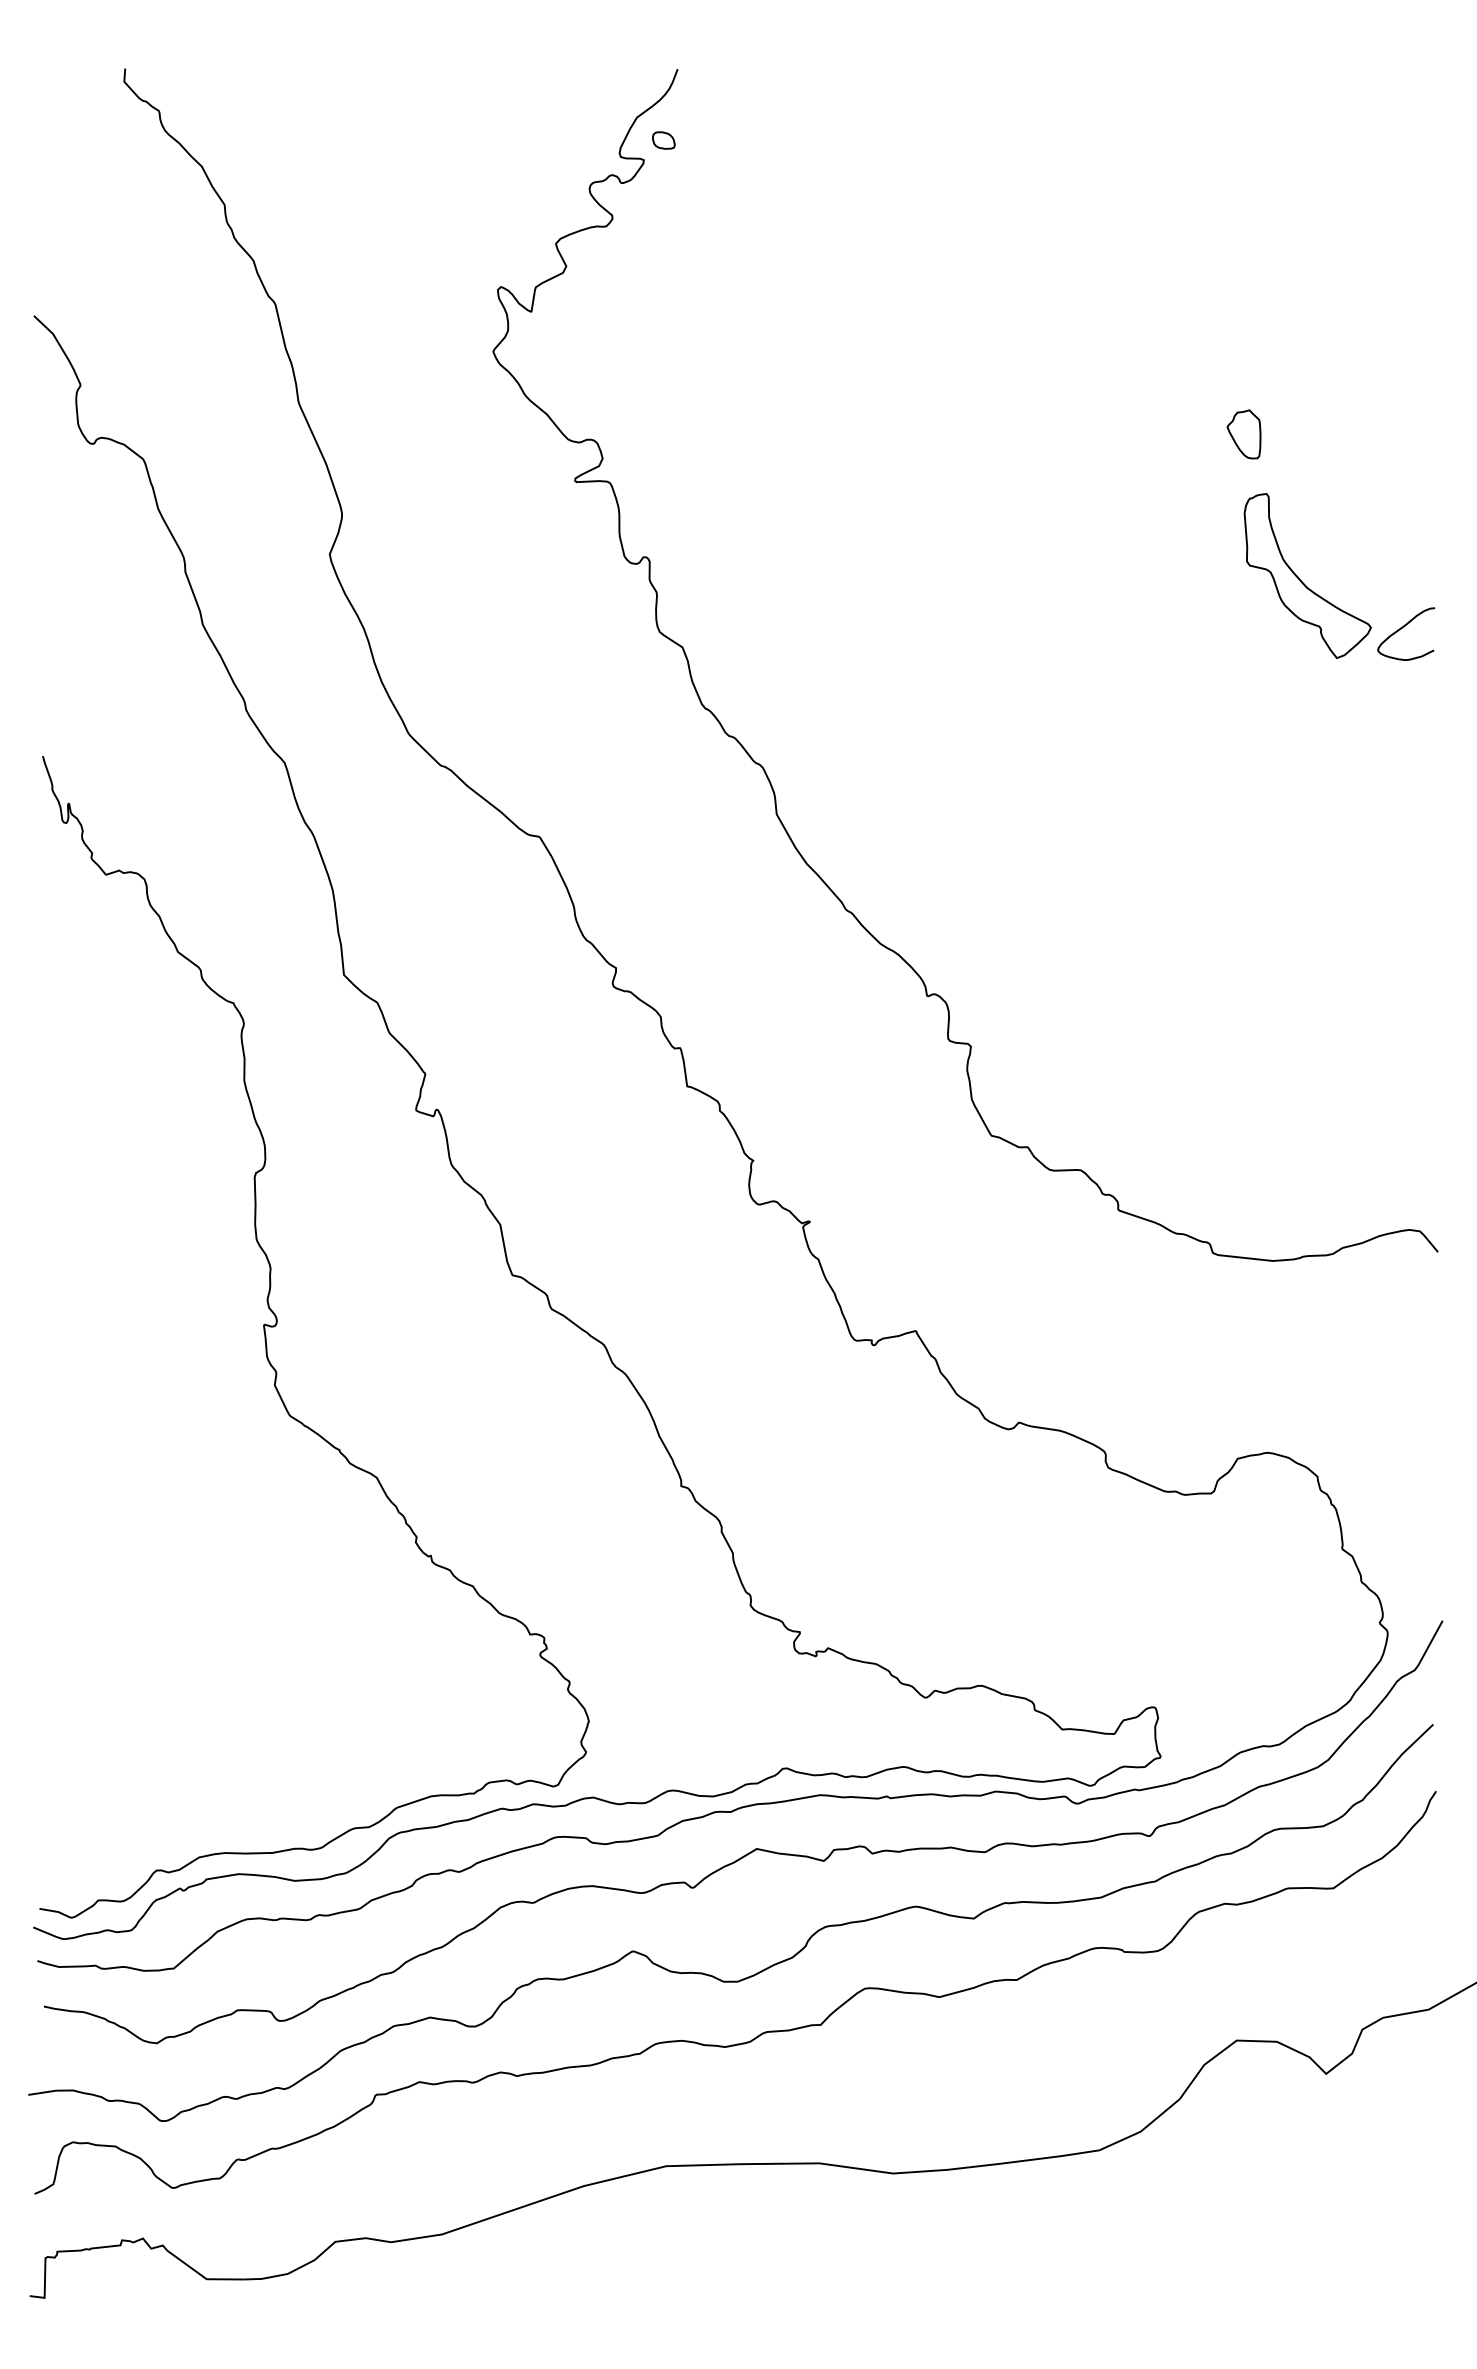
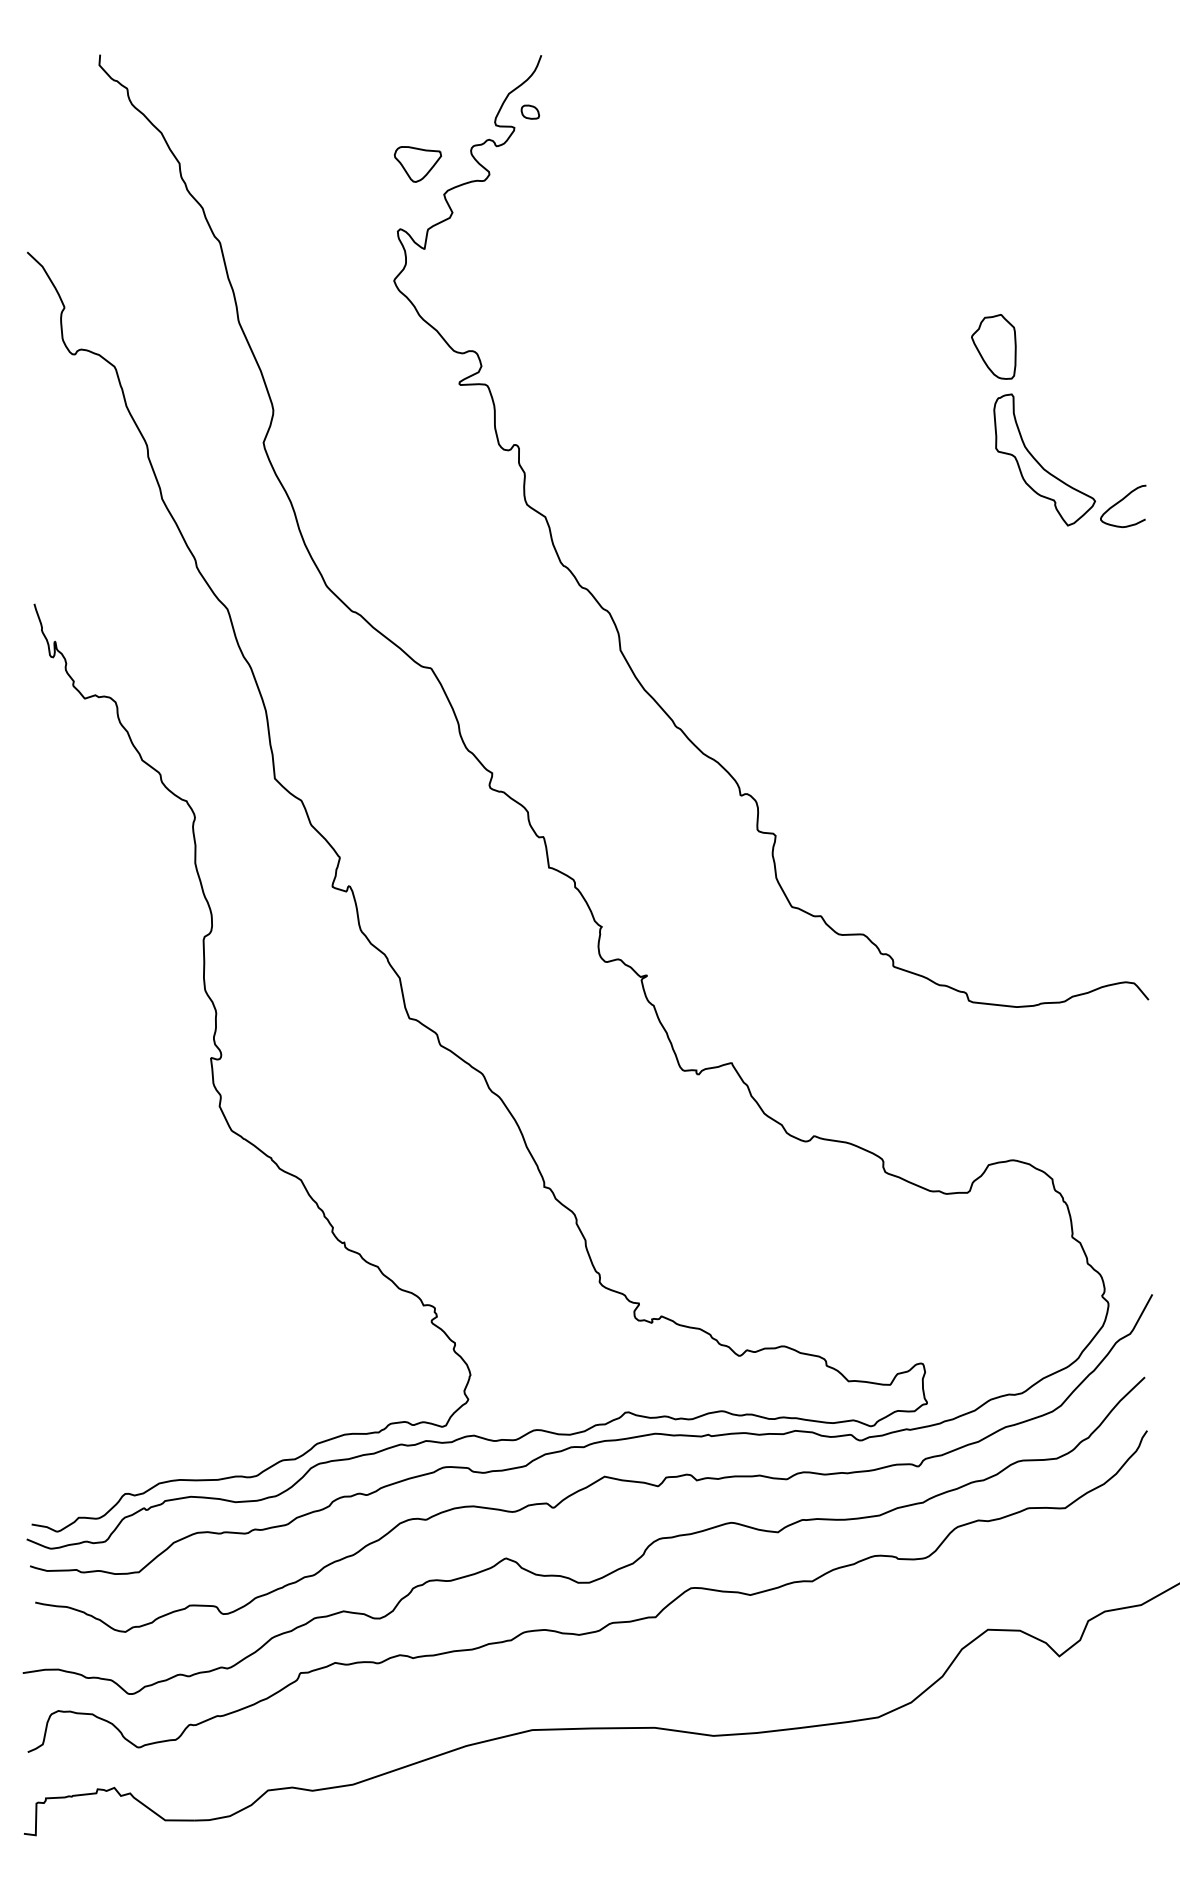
part: (523, 205) -> (418, 164), added
part: (1243, 434) -> (993, 346), size x1.67

